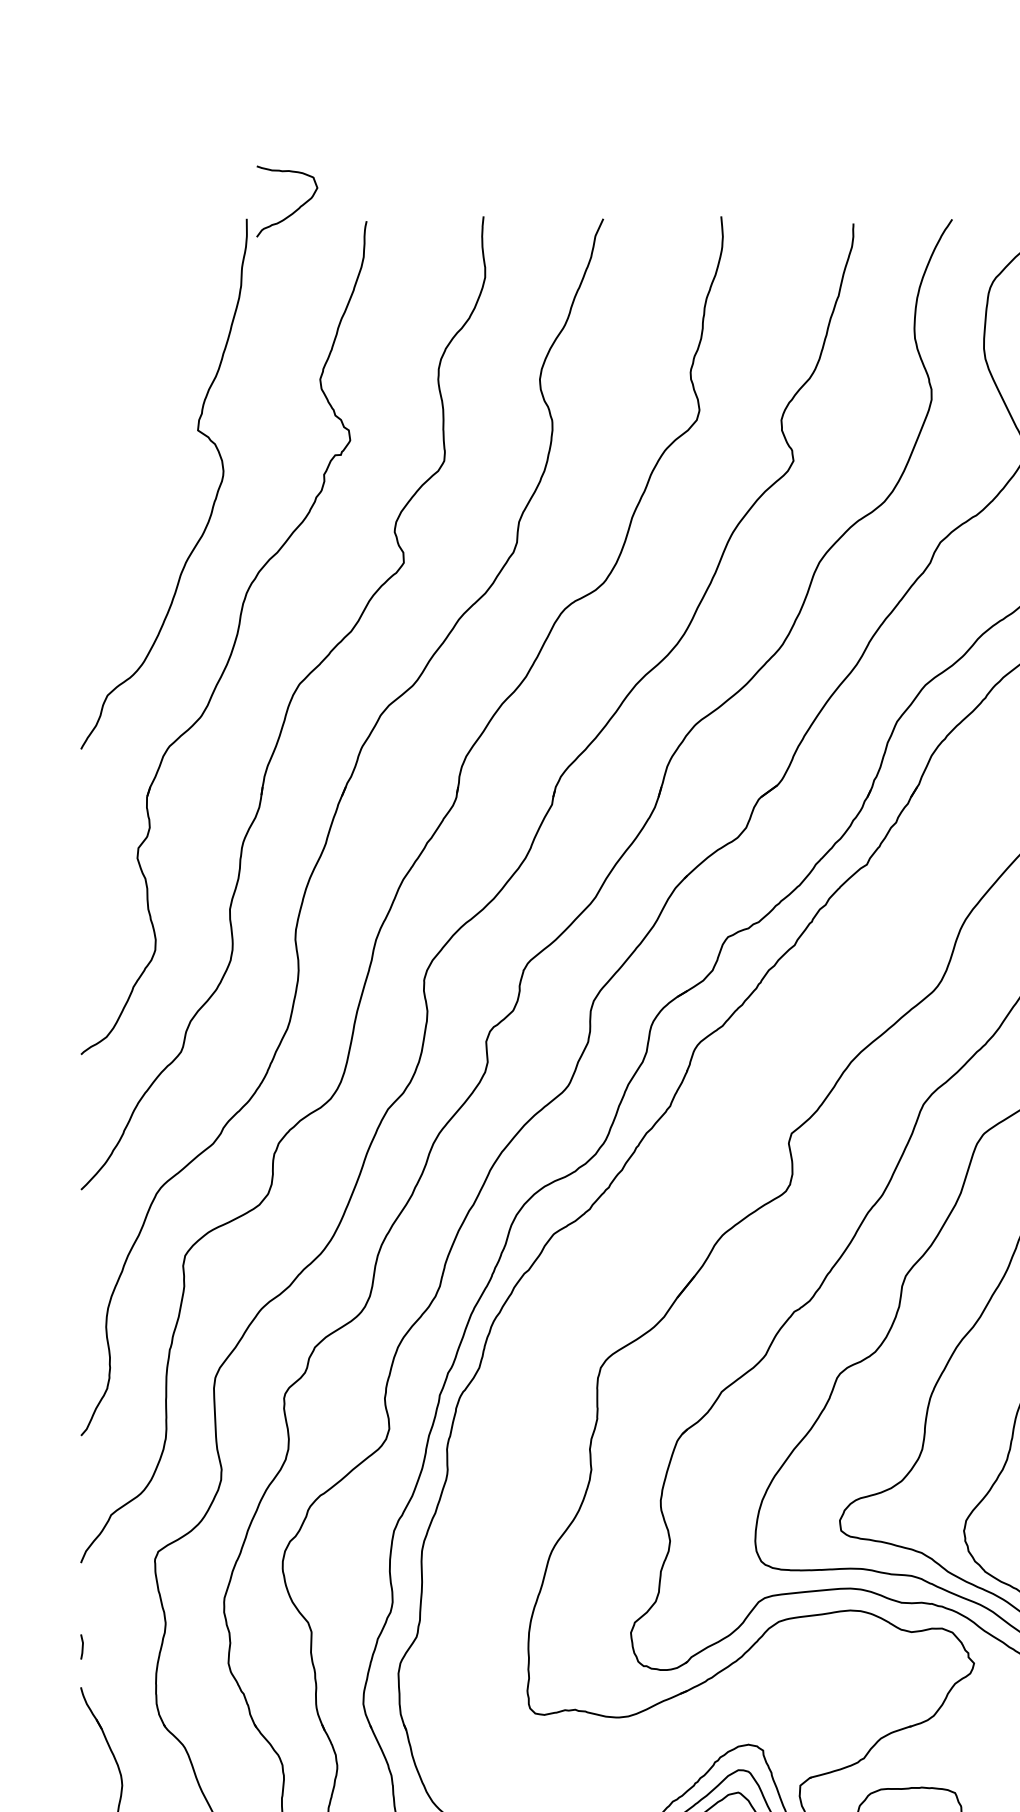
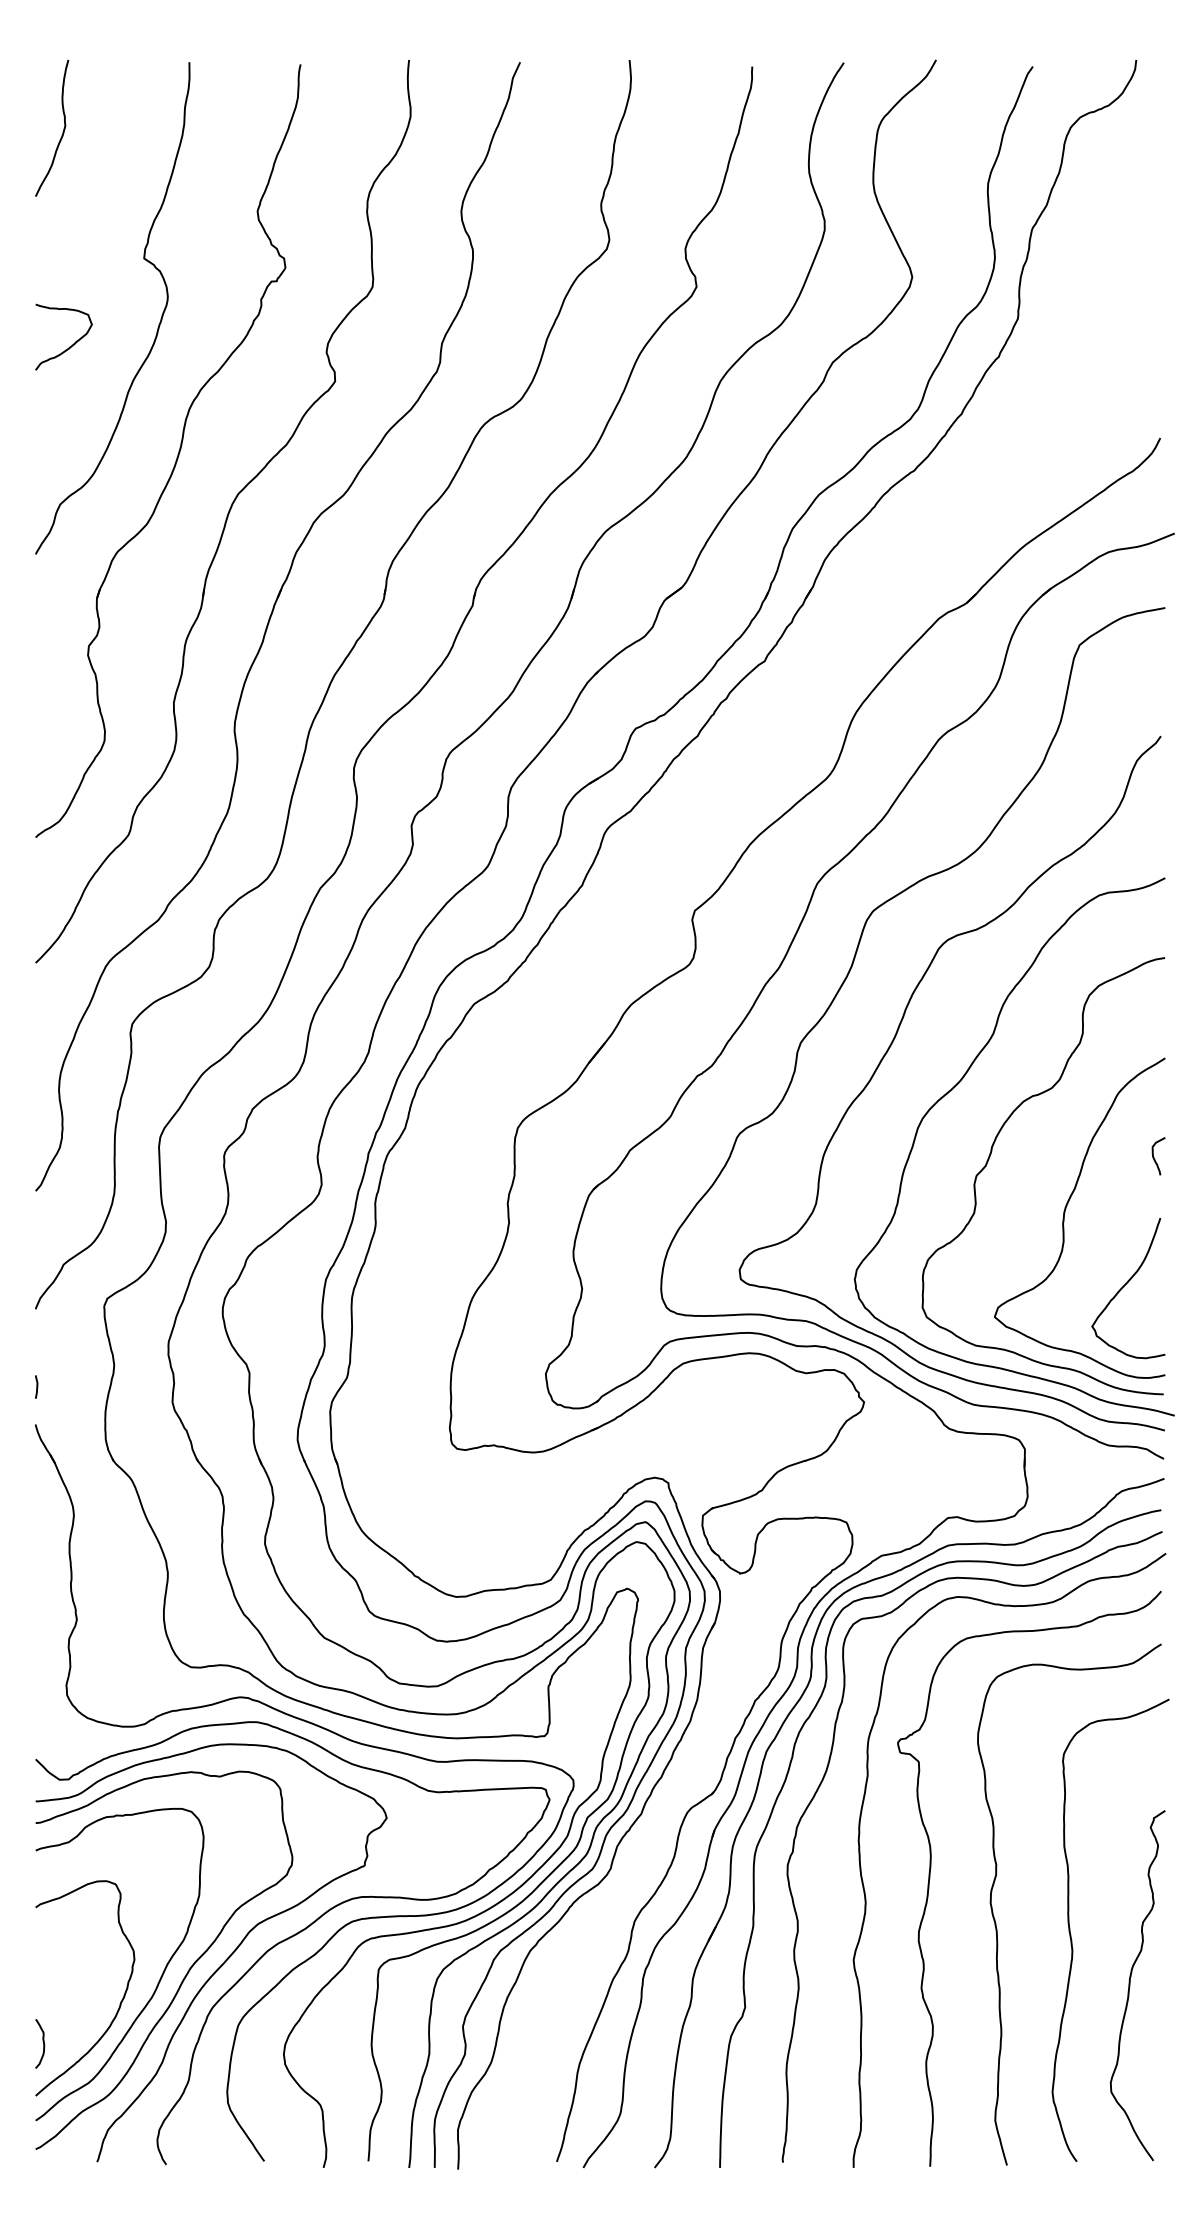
curve: (293, 211) -> (69, 346), moved
curve: (109, 293) -> (62, 131), added

